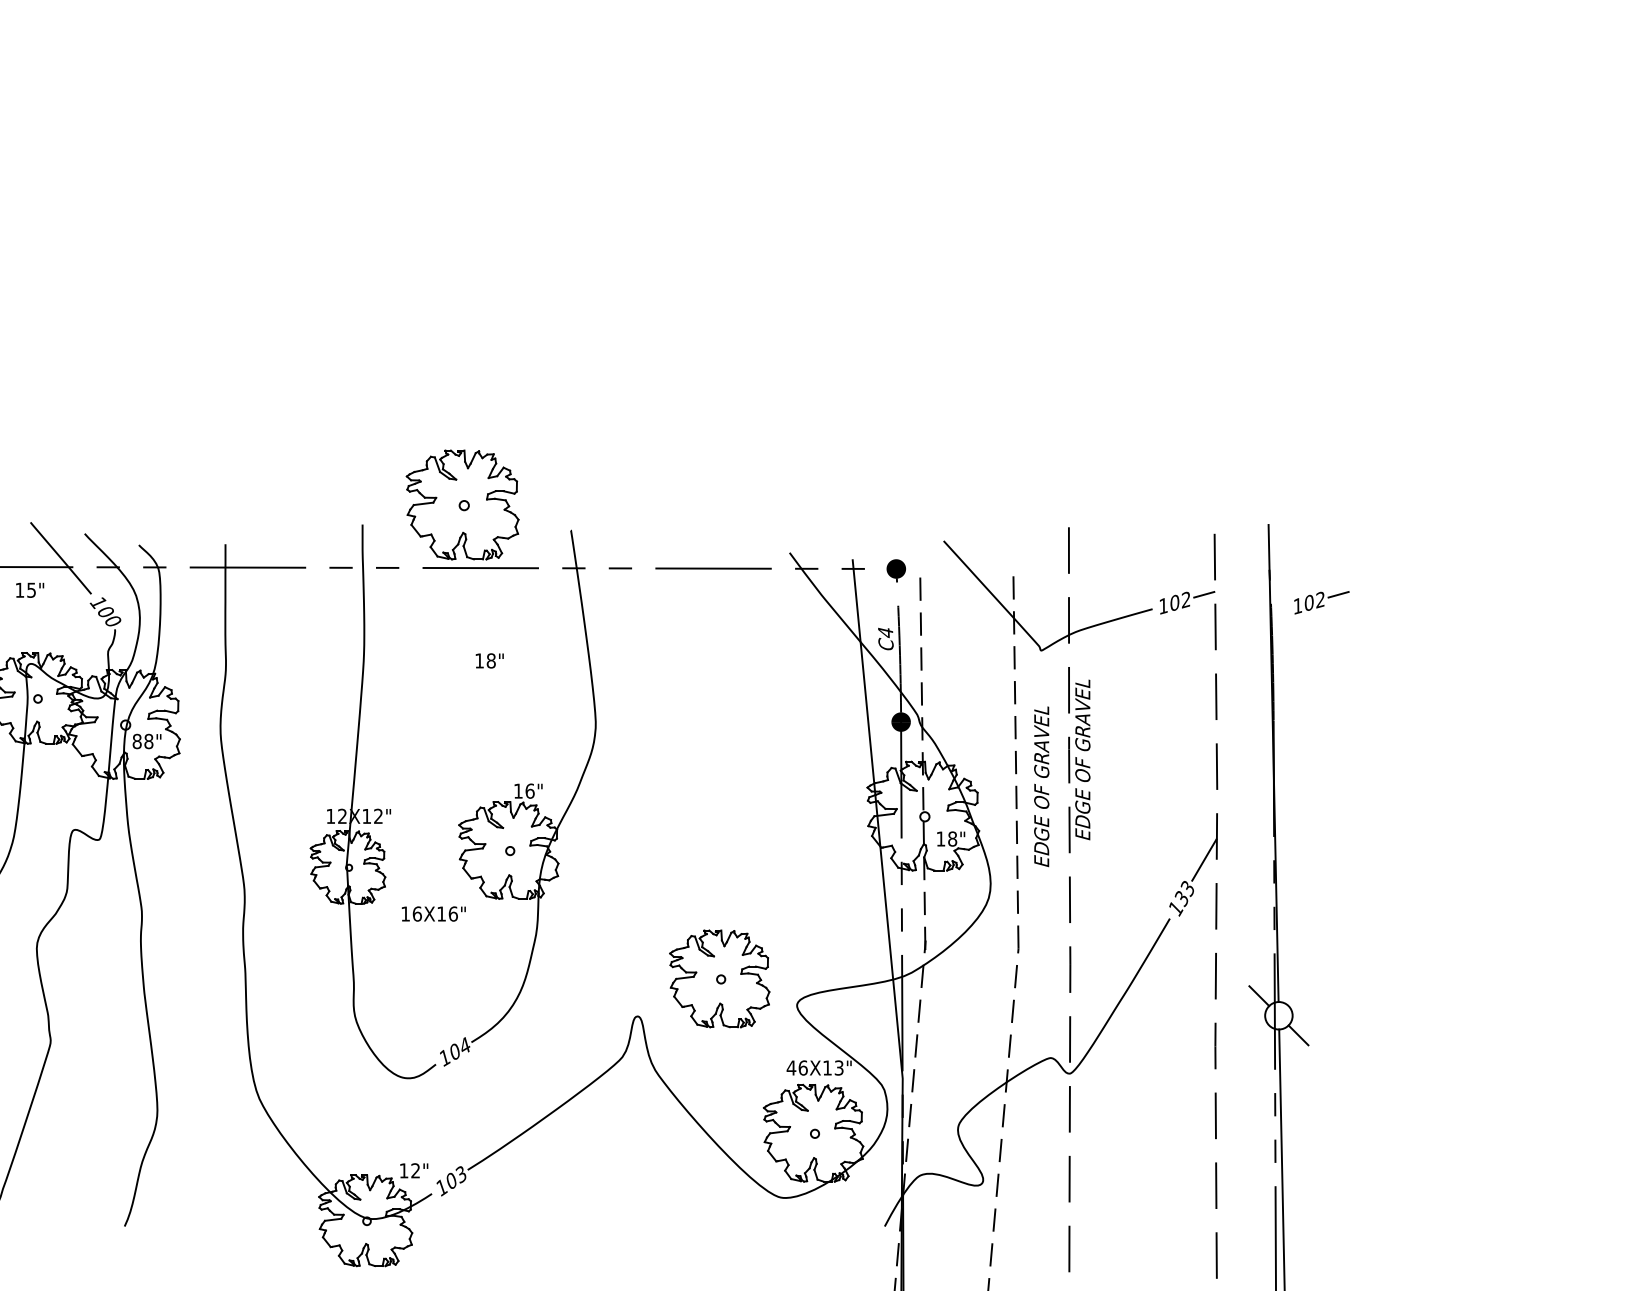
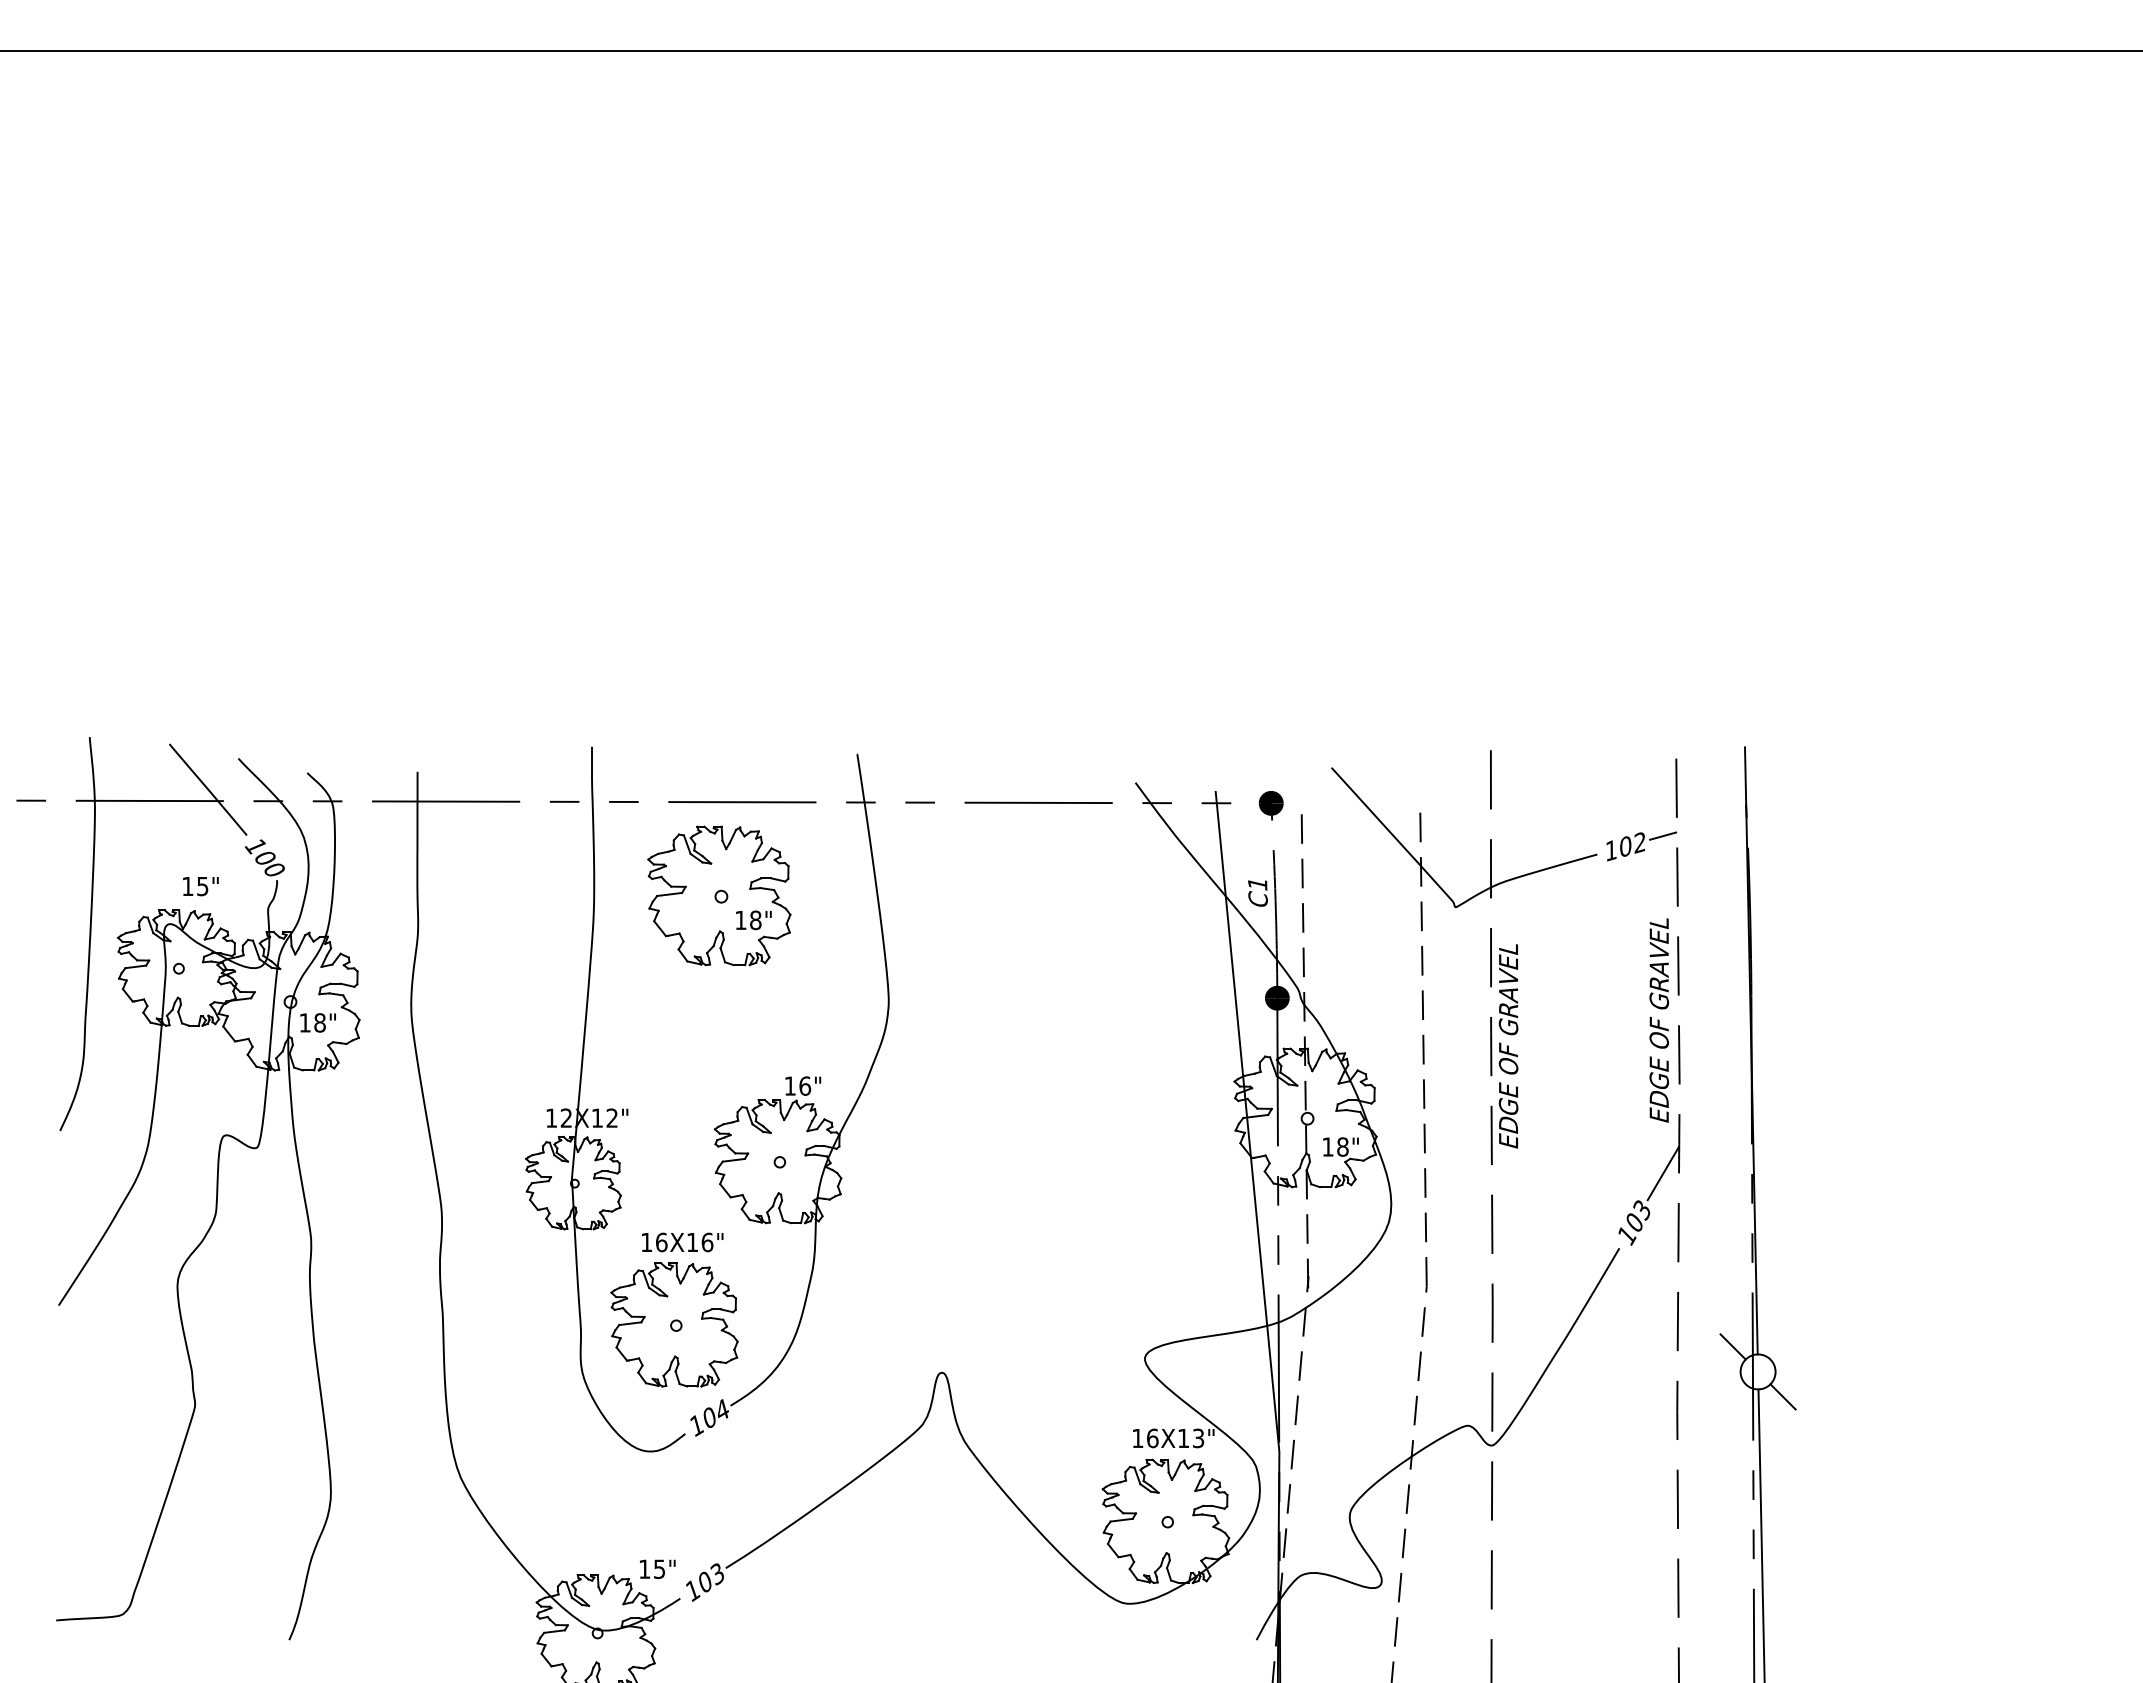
part: (462, 504) -> (719, 895), moved
text: (29, 590) -> (200, 886), moved
part: (1321, 602) -> (1812, 846), removed
text: (885, 632) -> (1257, 884), C4 -> C1
text: (136, 741) -> (304, 1022), 88" -> 18"
text: (1041, 786) -> (1658, 1020), moved
text: (1180, 899) -> (1633, 1223), 133 -> 103
part: (719, 978) -> (674, 1324), moved
text: (791, 1068) -> (1137, 1438), 46X13" -> 16X13"
text: (415, 1171) -> (659, 1569), 12" -> 15"

